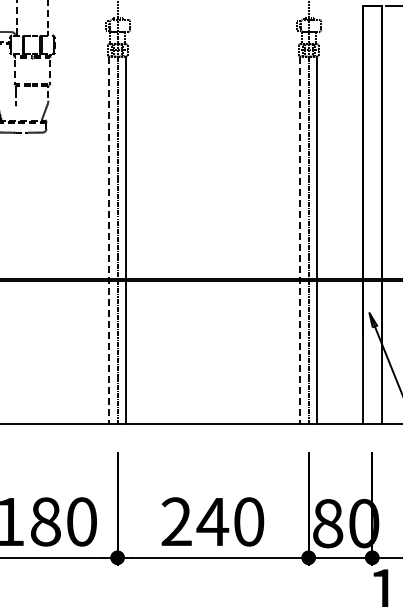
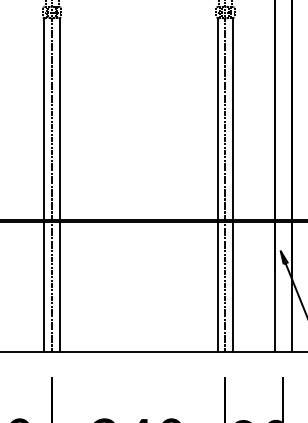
line: (109, 240) -> (44, 185), dashed -> solid
line: (300, 240) -> (218, 185), dashed -> solid

